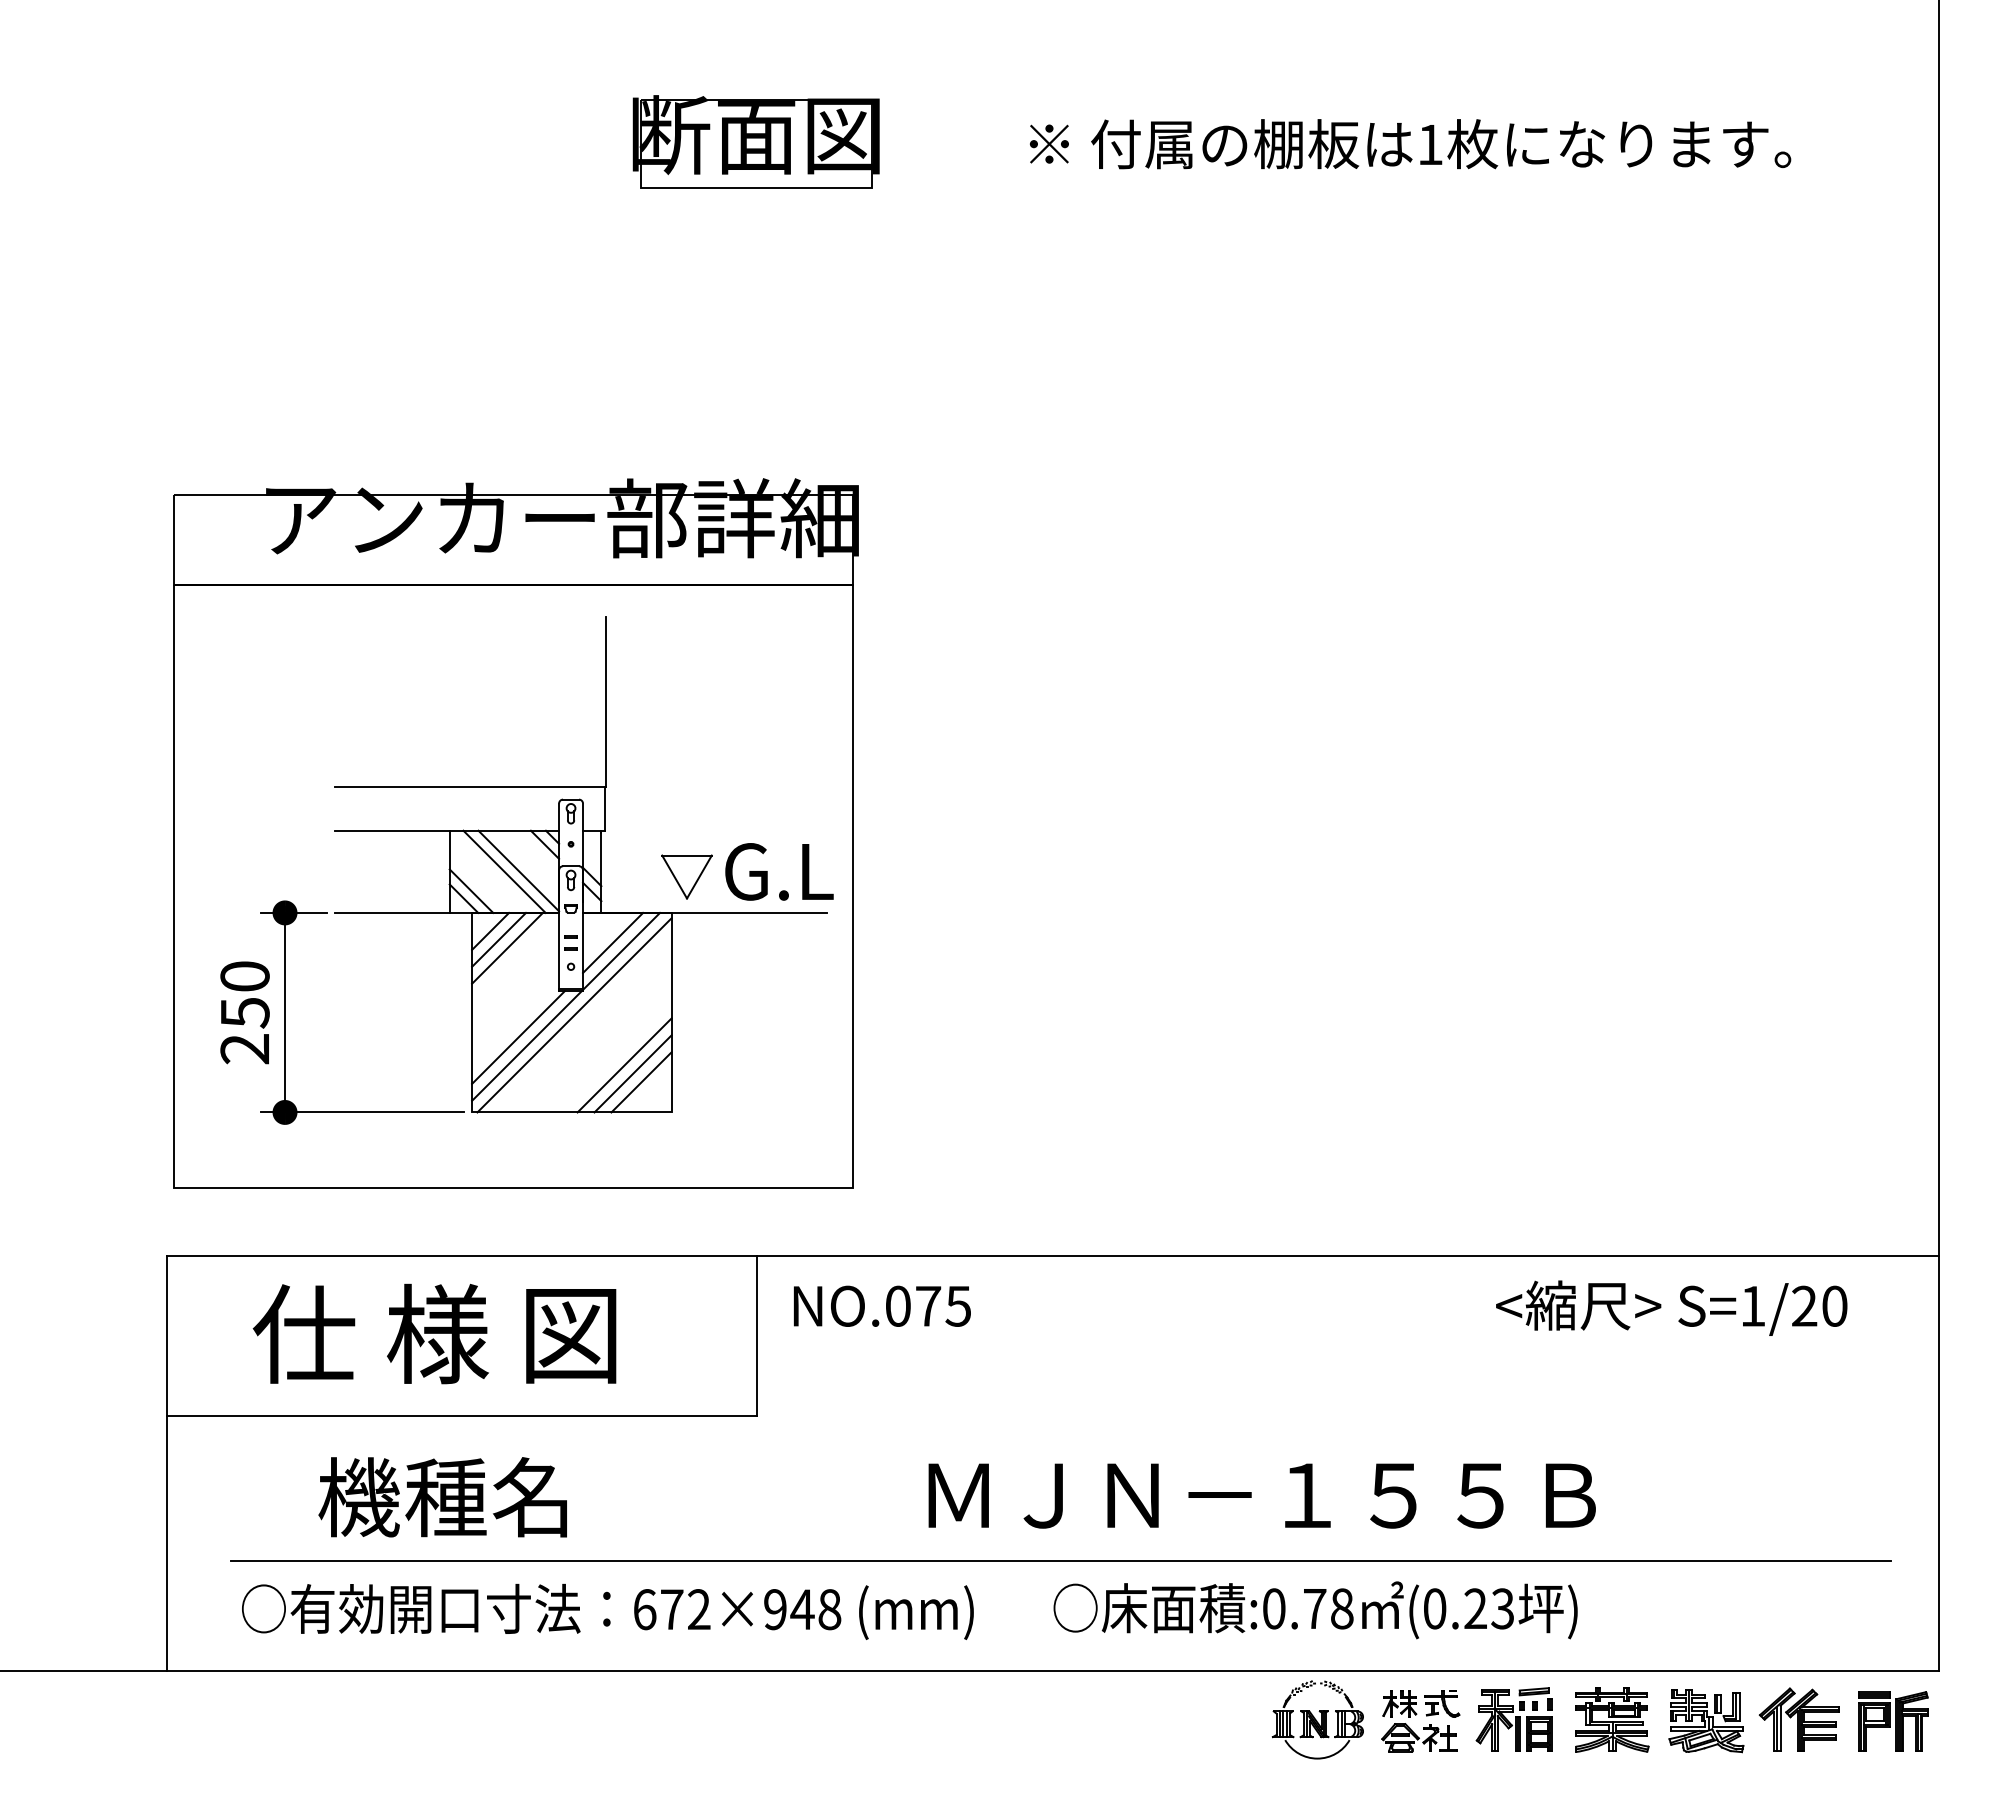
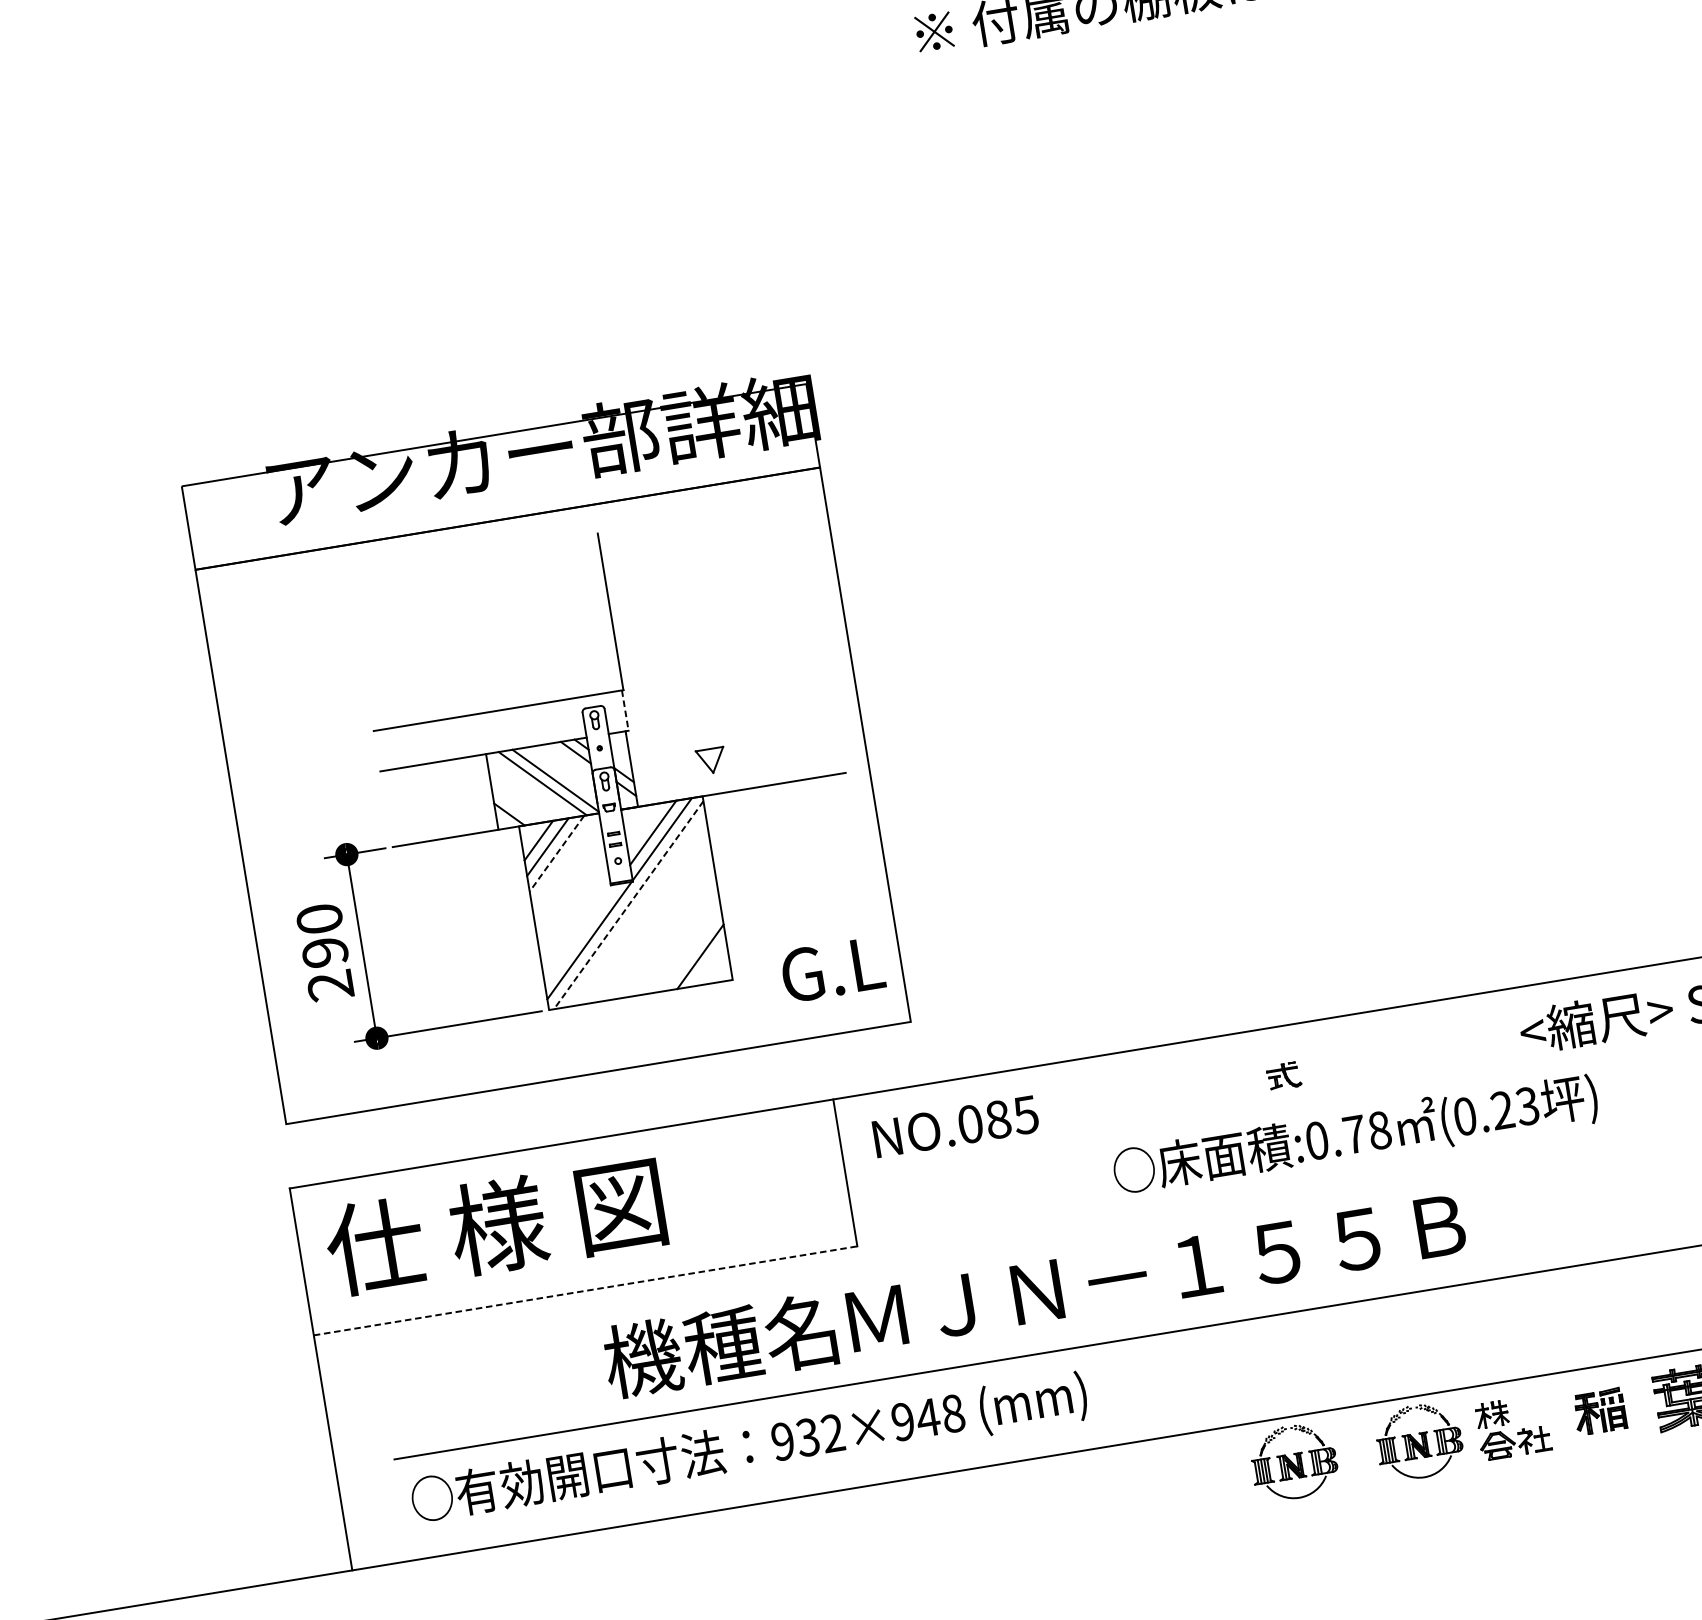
part: (755, 141) -> (663, 73), removed
line: (604, 808) -> (625, 710), solid -> dashed
text: (779, 871) -> (832, 969), moved
part: (686, 876) -> (710, 760), size x0.6
line: (471, 890) -> (515, 805), removed
line: (507, 948) -> (556, 853), solid -> dashed
text: (244, 1013) -> (324, 953), 250 -> 290
line: (574, 1015) -> (628, 905), solid -> dashed
line: (518, 1037) -> (580, 934), removed
line: (624, 1065) -> (682, 943), removed
line: (632, 1073) -> (690, 950), removed
text: (928, 1305) -> (998, 1118), NO.075 -> NO.085
text: (434, 1333) -> (495, 1225), moved
line: (462, 1415) -> (585, 1290), solid -> dashed
text: (1261, 1495) -> (1155, 1272), moved
text: (442, 1497) -> (719, 1345), moved
text: (658, 1609) -> (795, 1439), 672×948 -> 932×948
text: (1315, 1610) -> (1355, 1136), moved
part: (1442, 1703) -> (1284, 1075), moved
part: (1181, 1719) -> (1293, 1461), added
part: (1513, 1719) -> (1599, 1411), size x0.7

